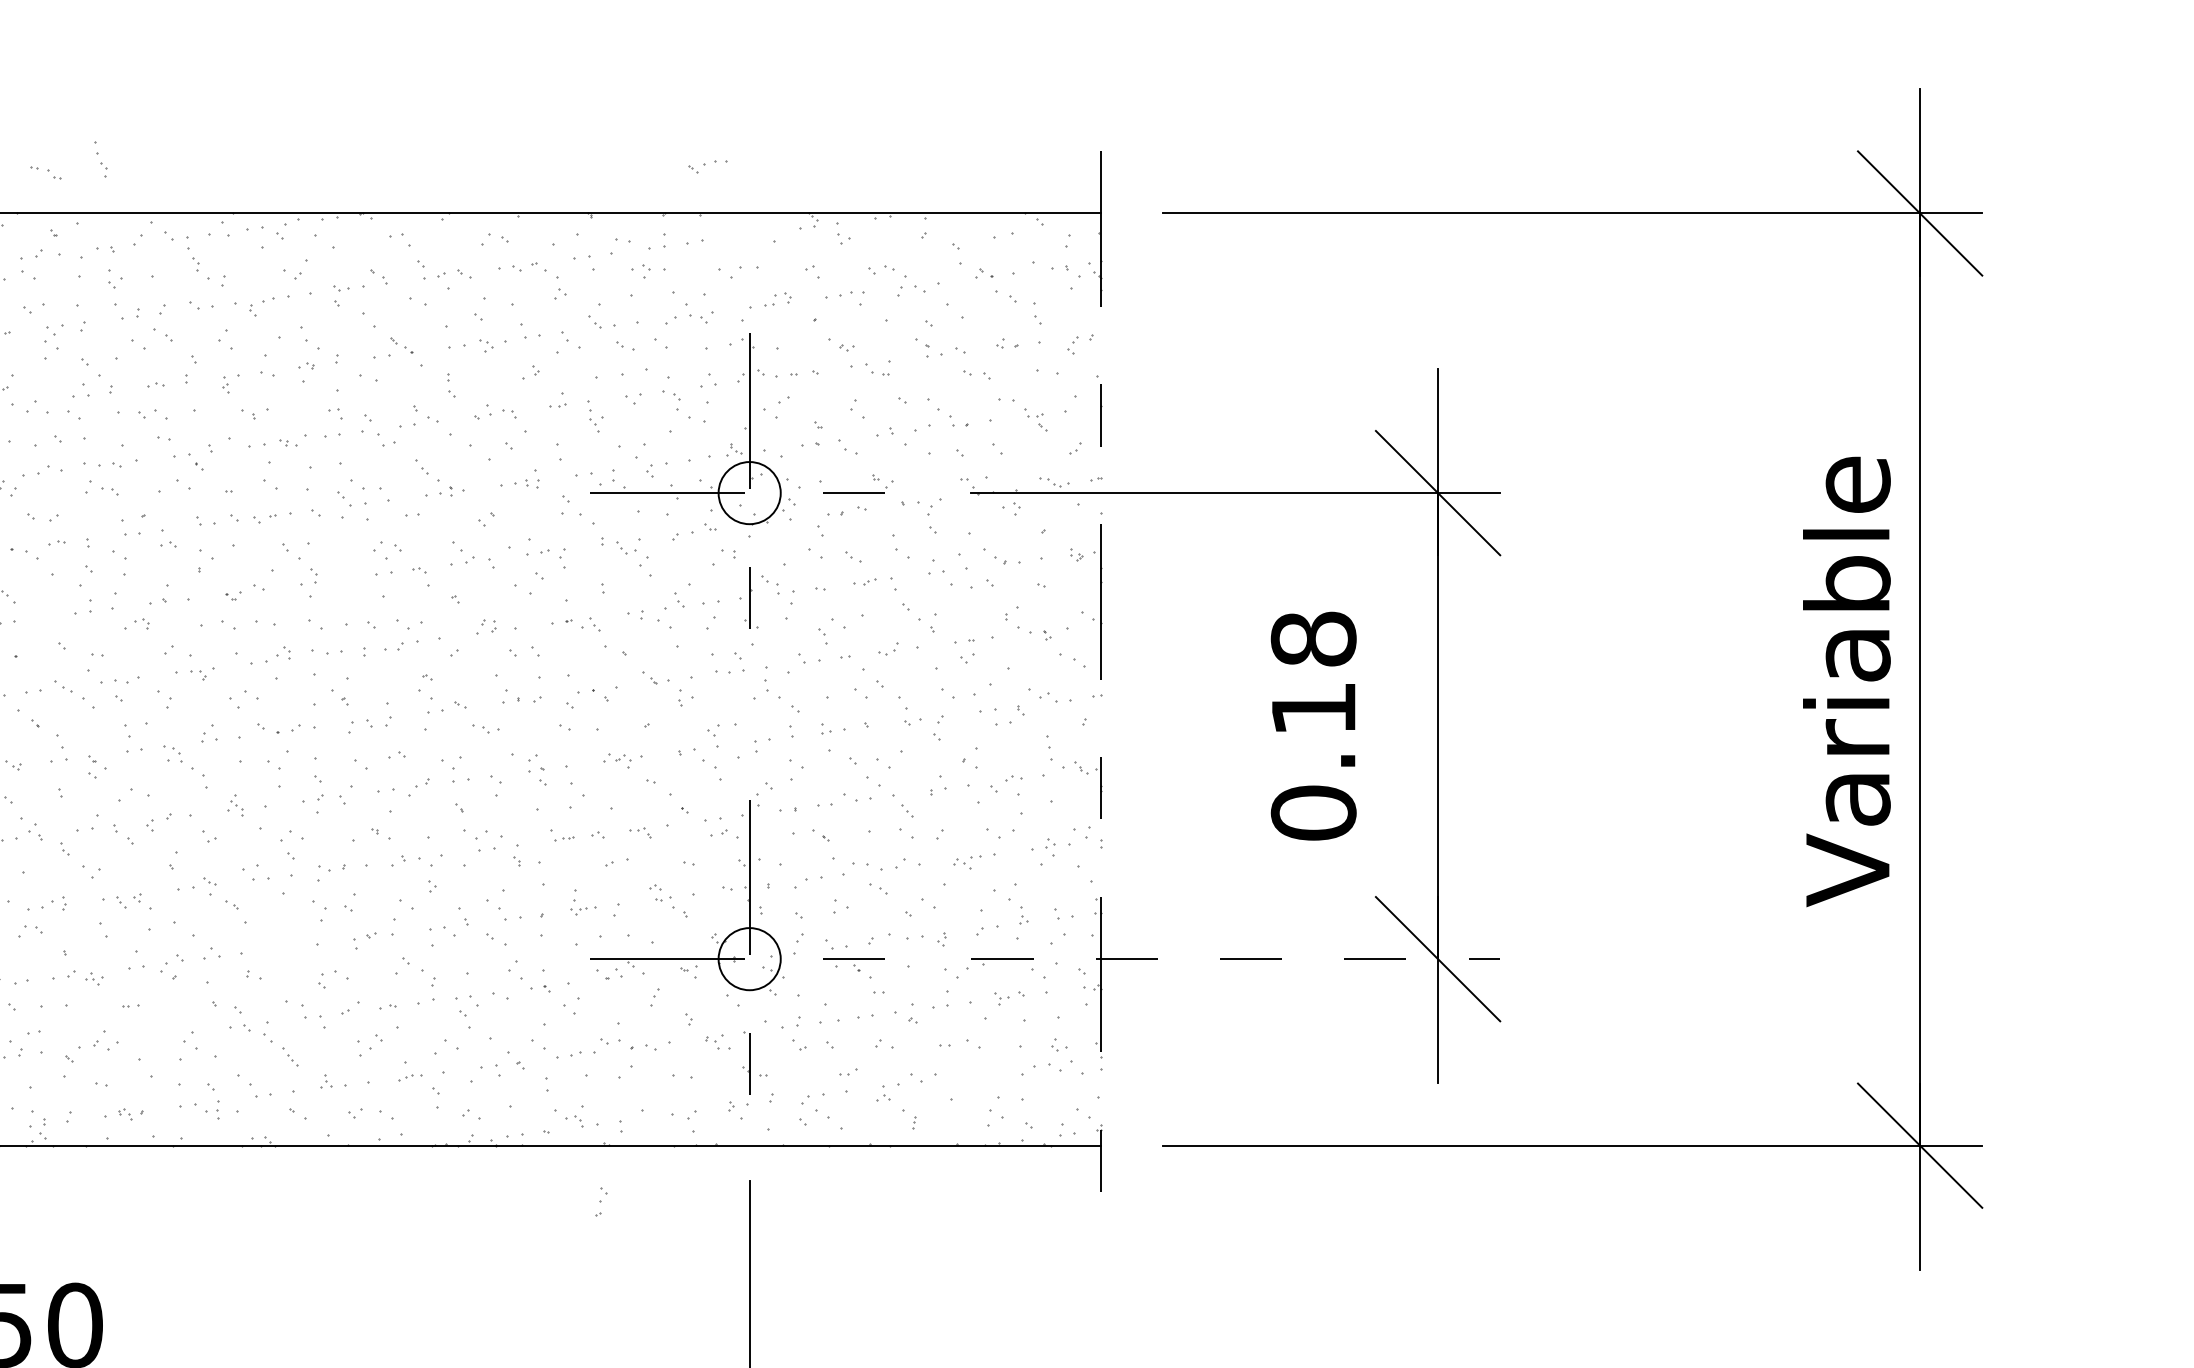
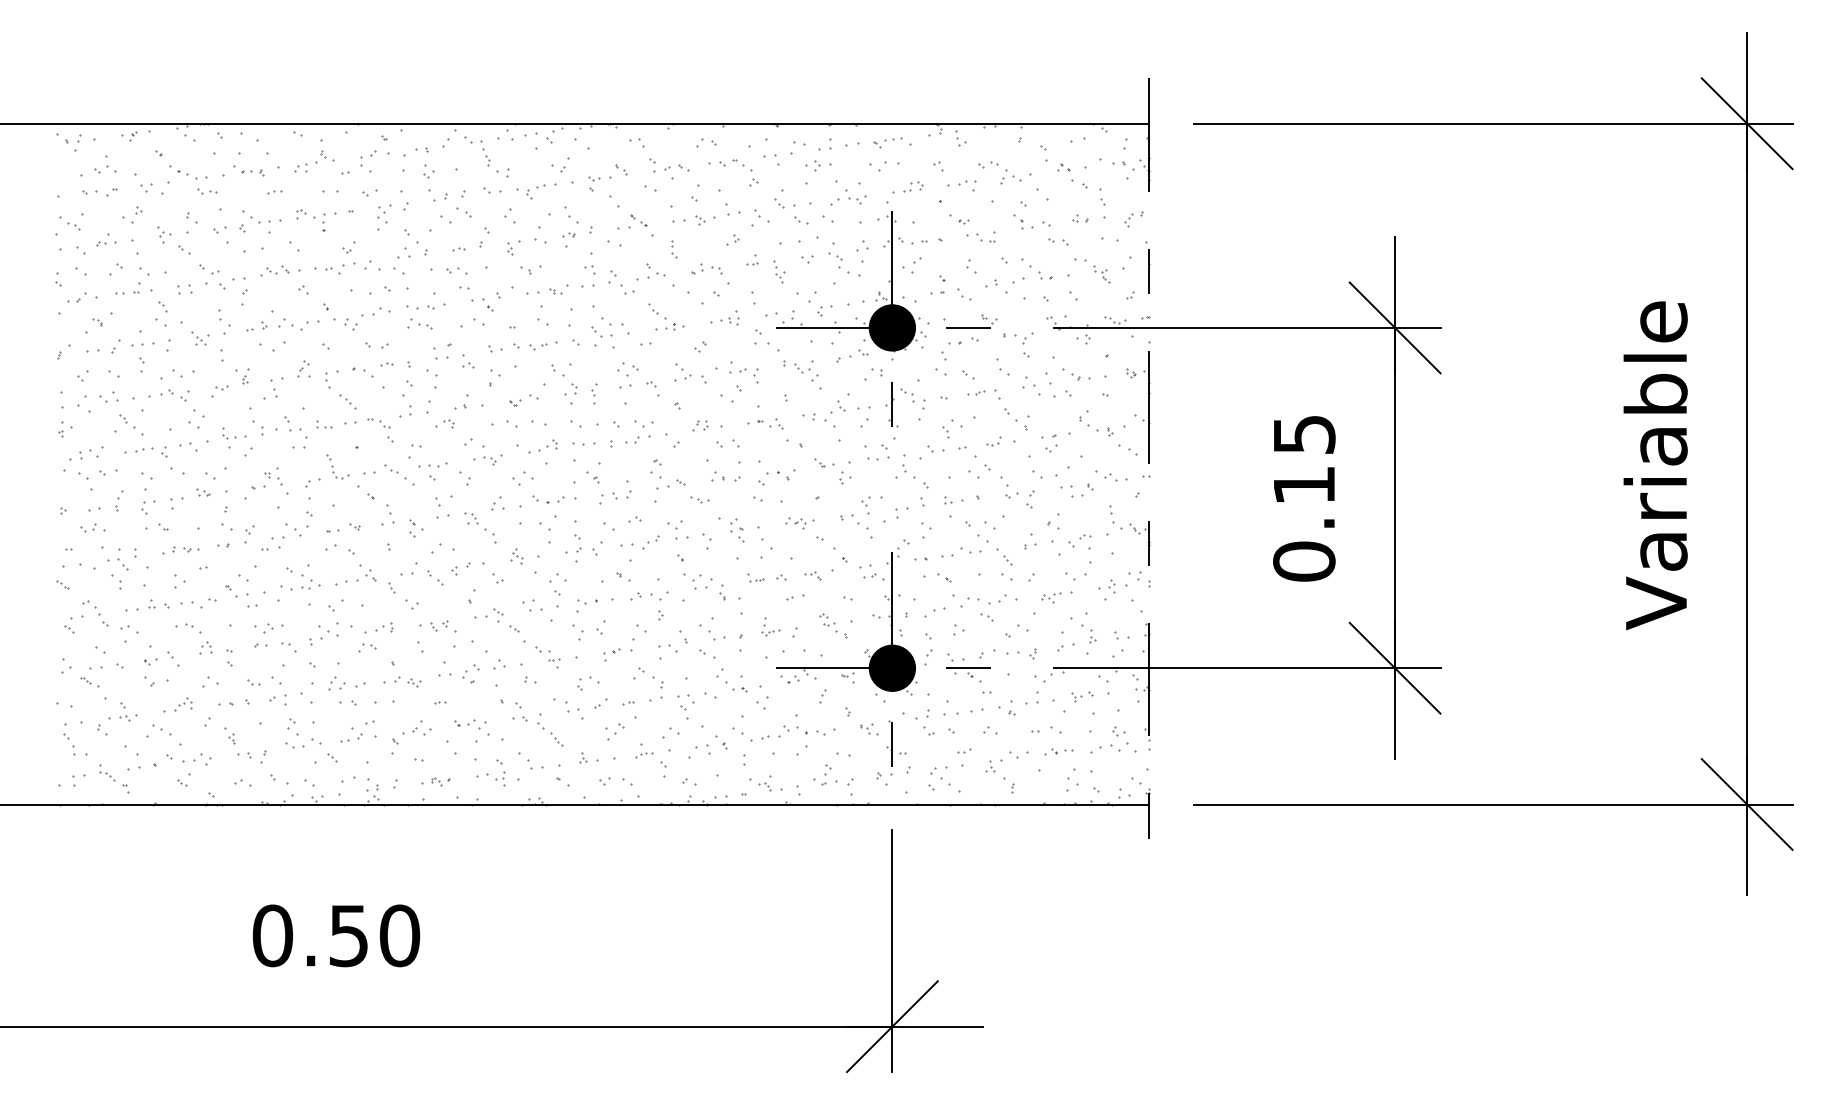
part: (100, 159) -> (418, 84), removed
part: (707, 166) -> (887, 142), moved
part: (46, 173) -> (378, 423), moved
fill: (749, 492) -> (892, 327), added
part: (341, 582) -> (594, 393), added
text: (1313, 639) -> (1304, 434), 0.18 -> 0.15
text: (1846, 681) -> (1655, 465), moved
part: (277, 944) -> (547, 657), added
fill: (749, 958) -> (892, 667), added
line: (1235, 959) -> (1247, 668), dashed -> solid
part: (163, 1033) -> (464, 722), added
part: (977, 1073) -> (1058, 751), added
part: (601, 1201) -> (826, 774), moved

